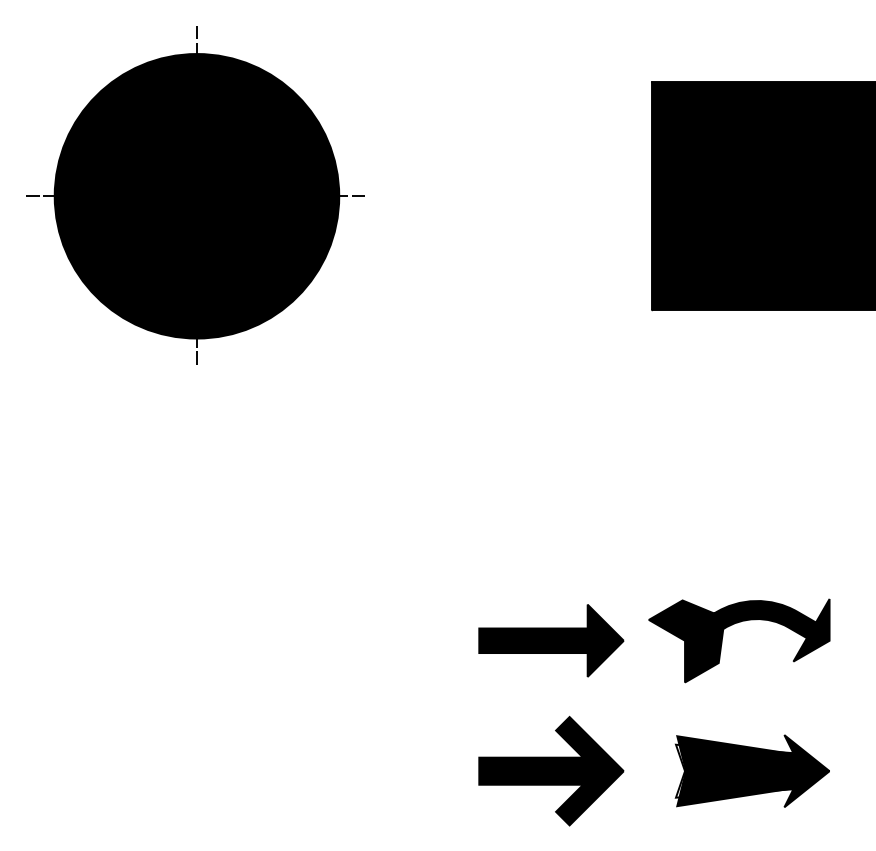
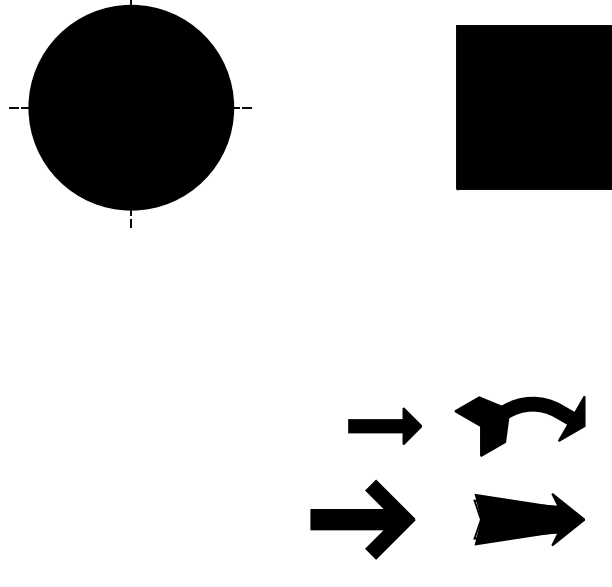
part: (551, 640) -> (385, 426), size x0.7
part: (551, 771) -> (363, 519), moved

